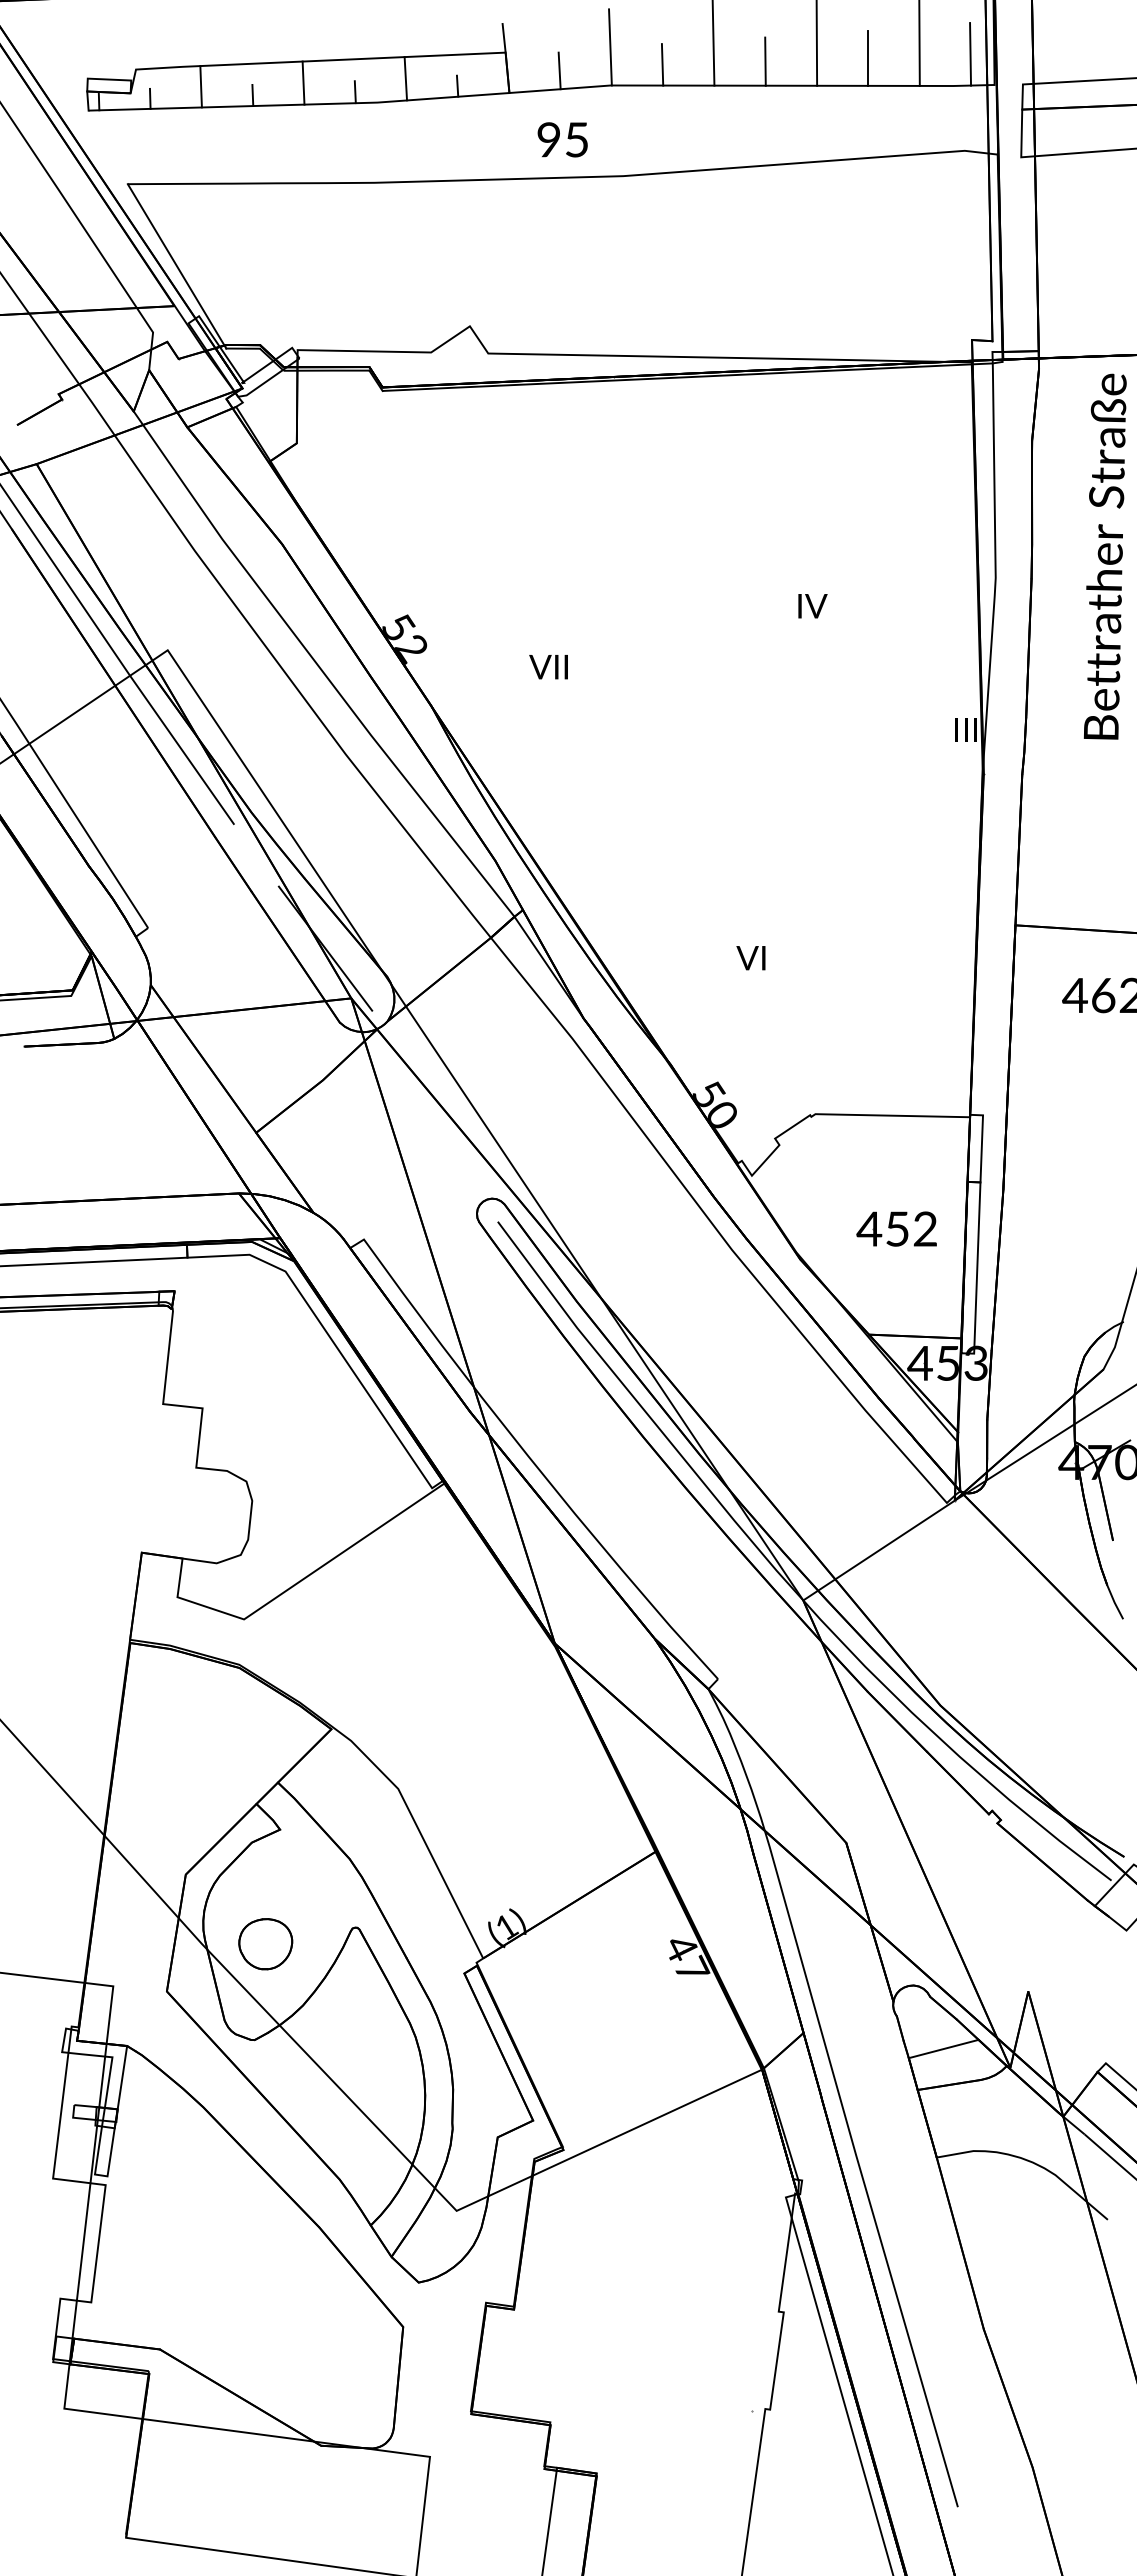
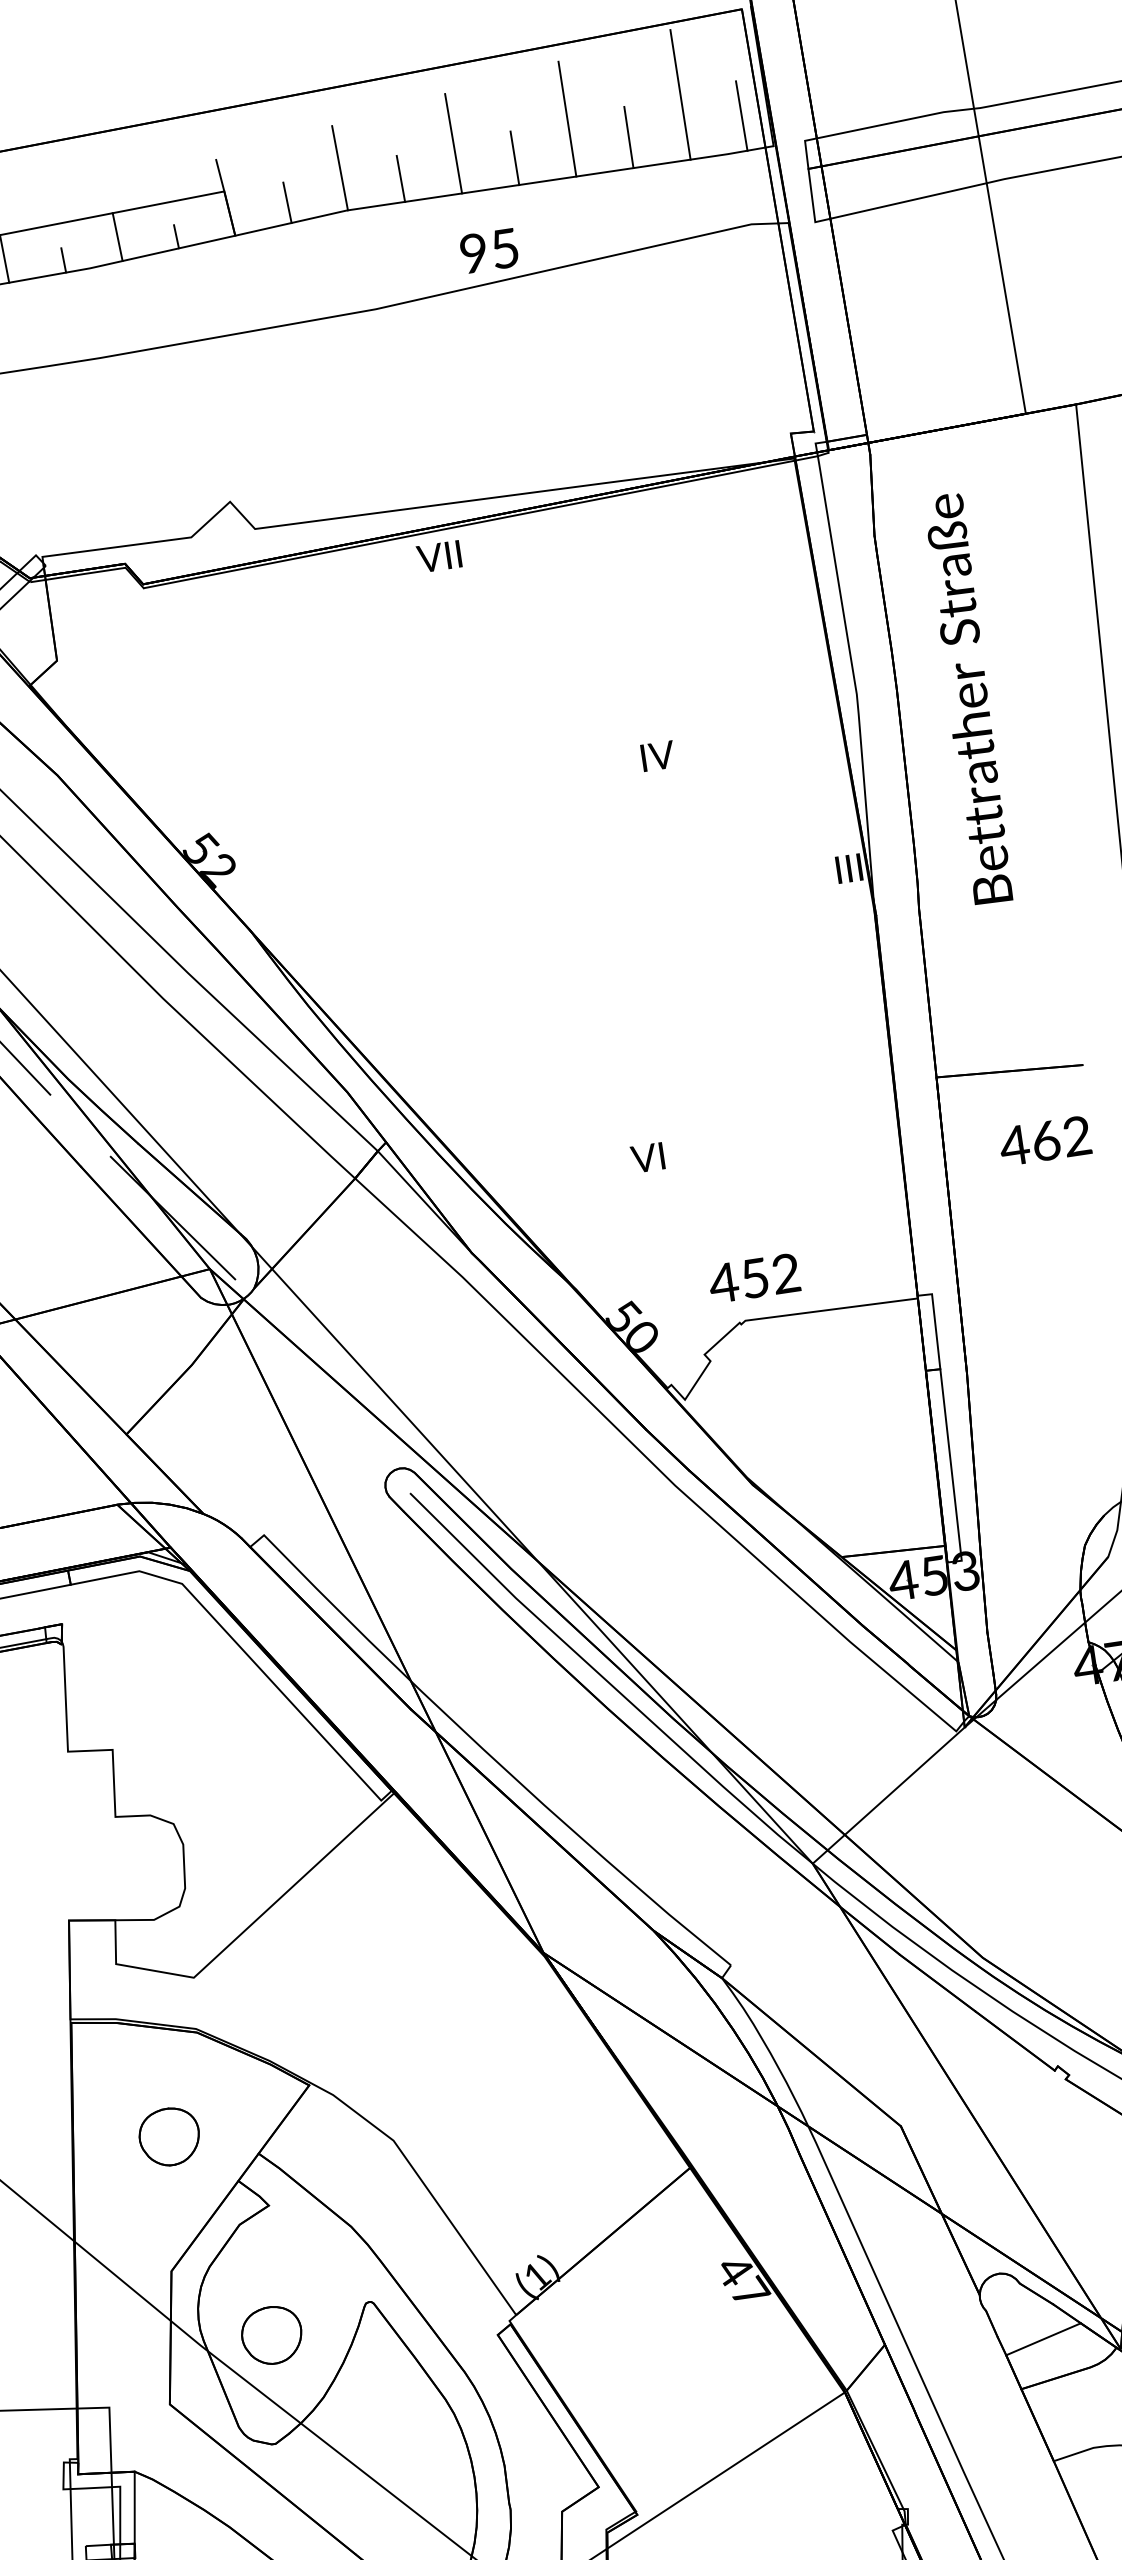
part: (562, 139) -> (488, 250), moved
text: (1104, 556) -> (967, 698), moved
text: (548, 667) -> (439, 557), moved
part: (896, 1228) -> (753, 1277), moved
part: (201, 1756) -> (169, 2137), added

